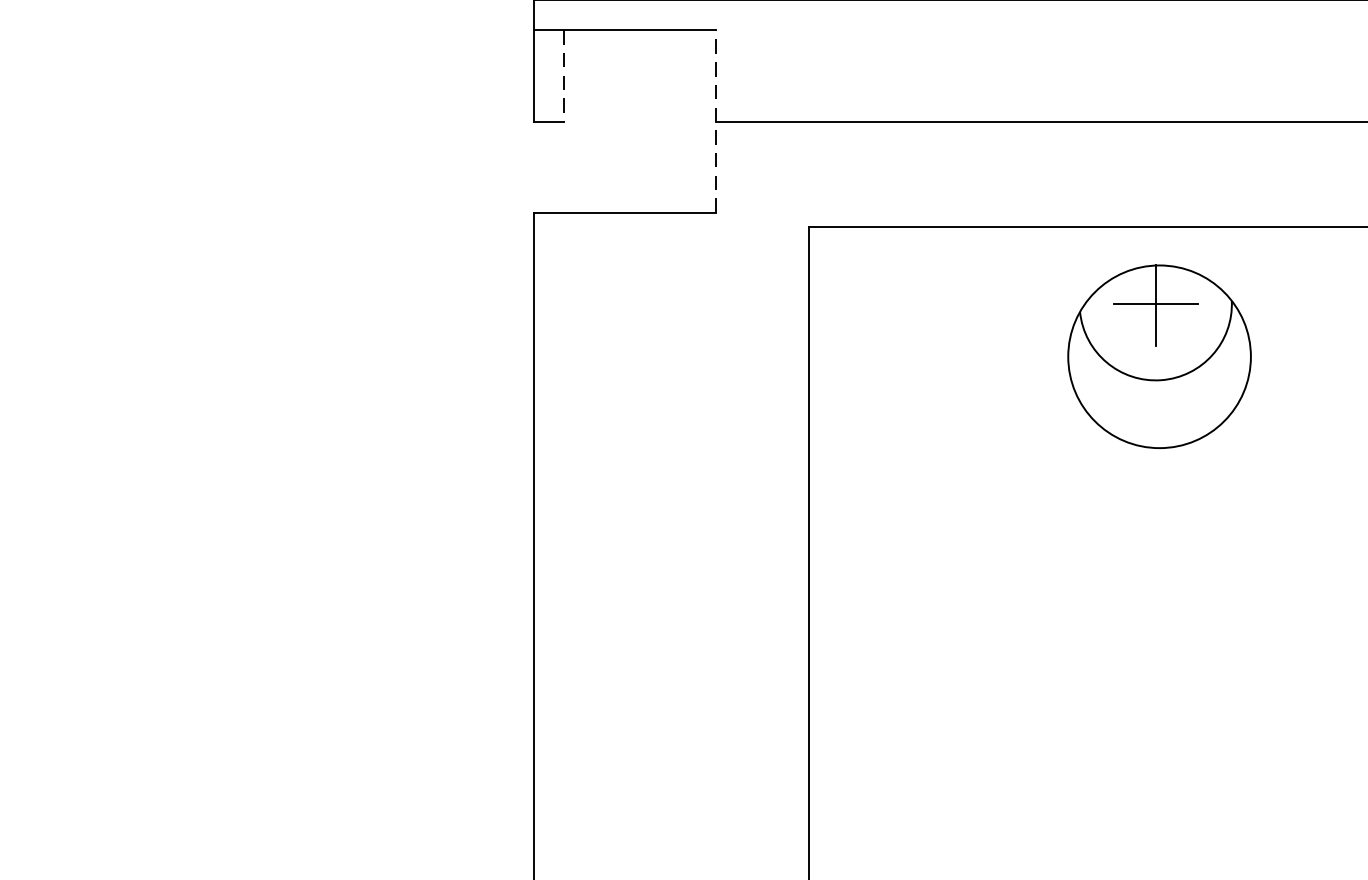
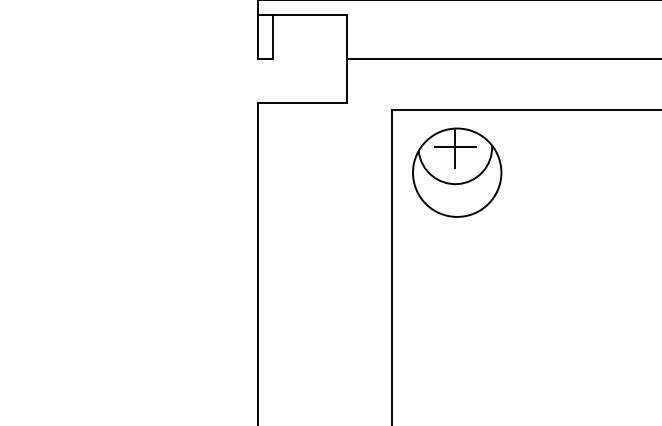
line: (563, 77) -> (272, 37), dashed -> solid
line: (716, 120) -> (346, 58), dashed -> solid
part: (1160, 356) -> (457, 172), moved

